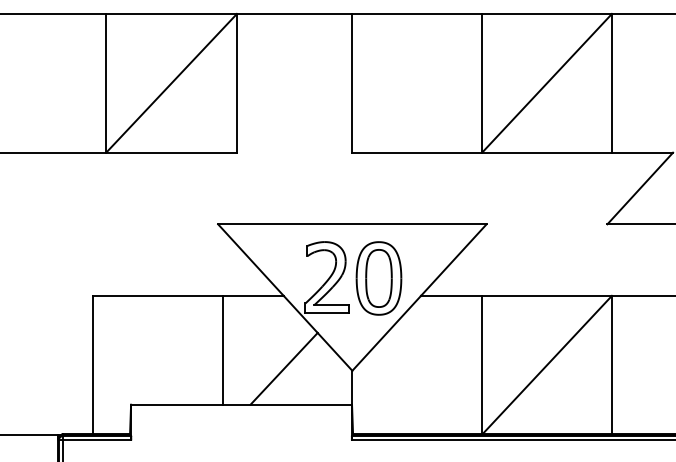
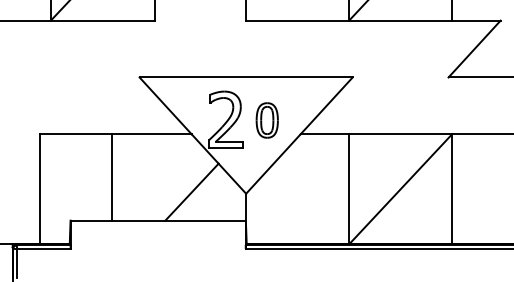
part: (378, 278) -> (266, 120), size x0.6
line: (222, 349) -> (112, 176), moved

